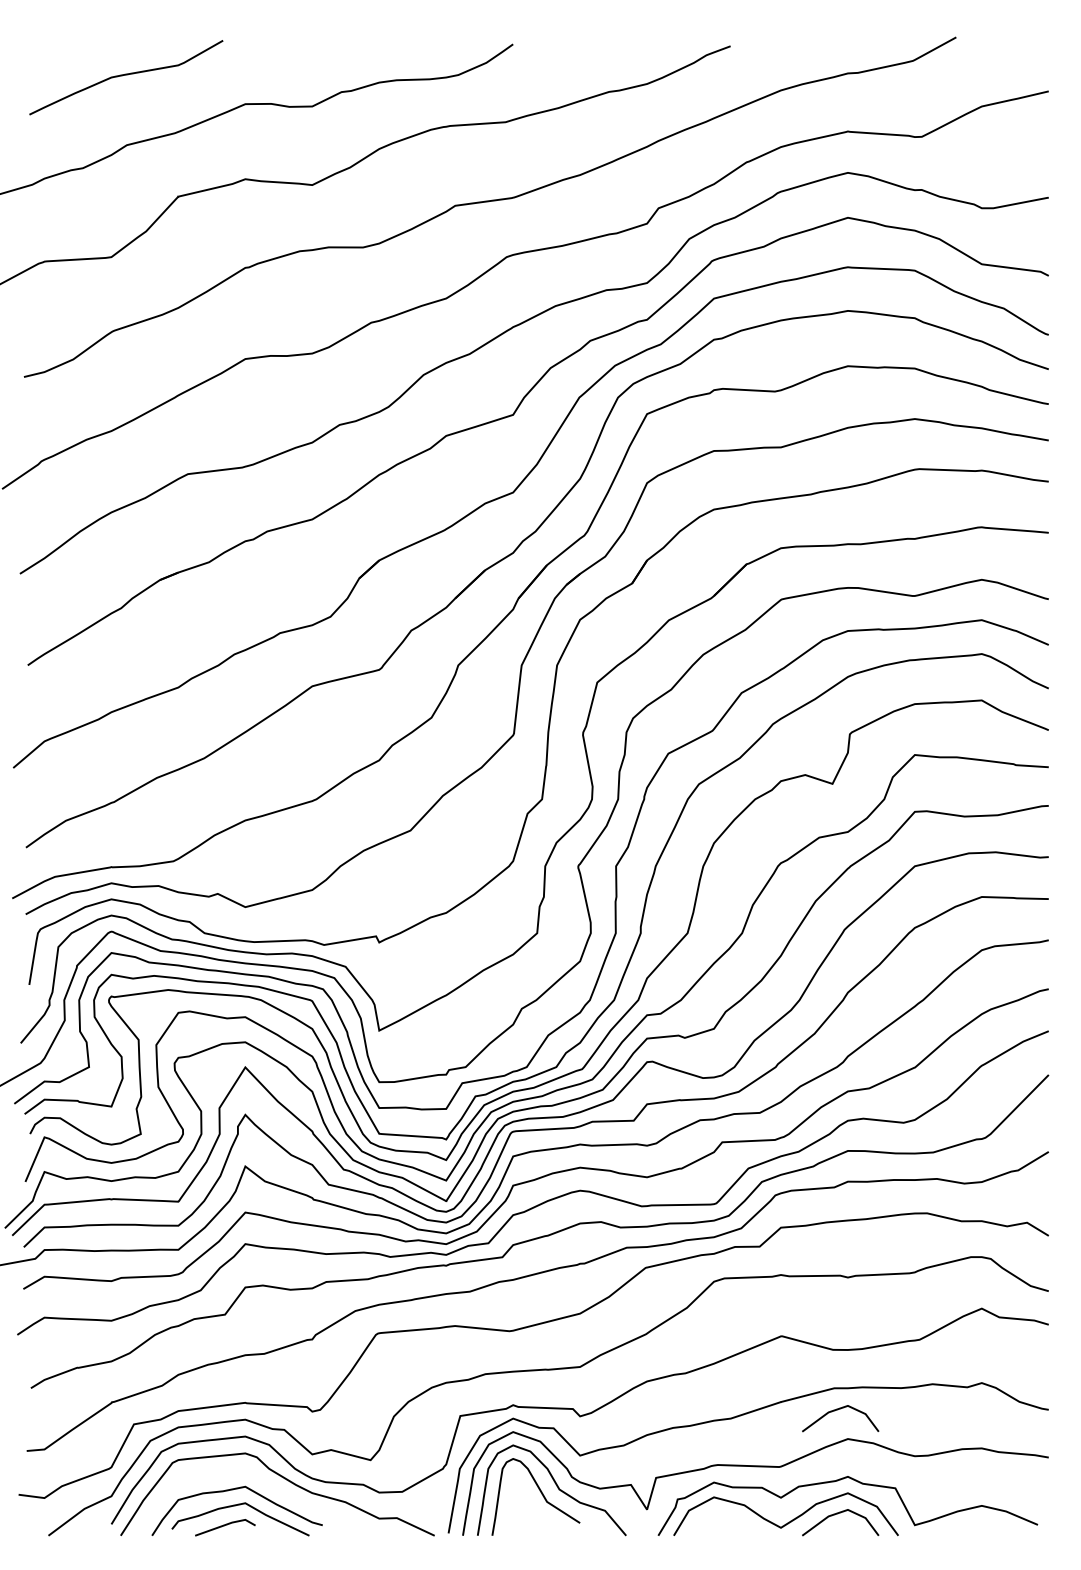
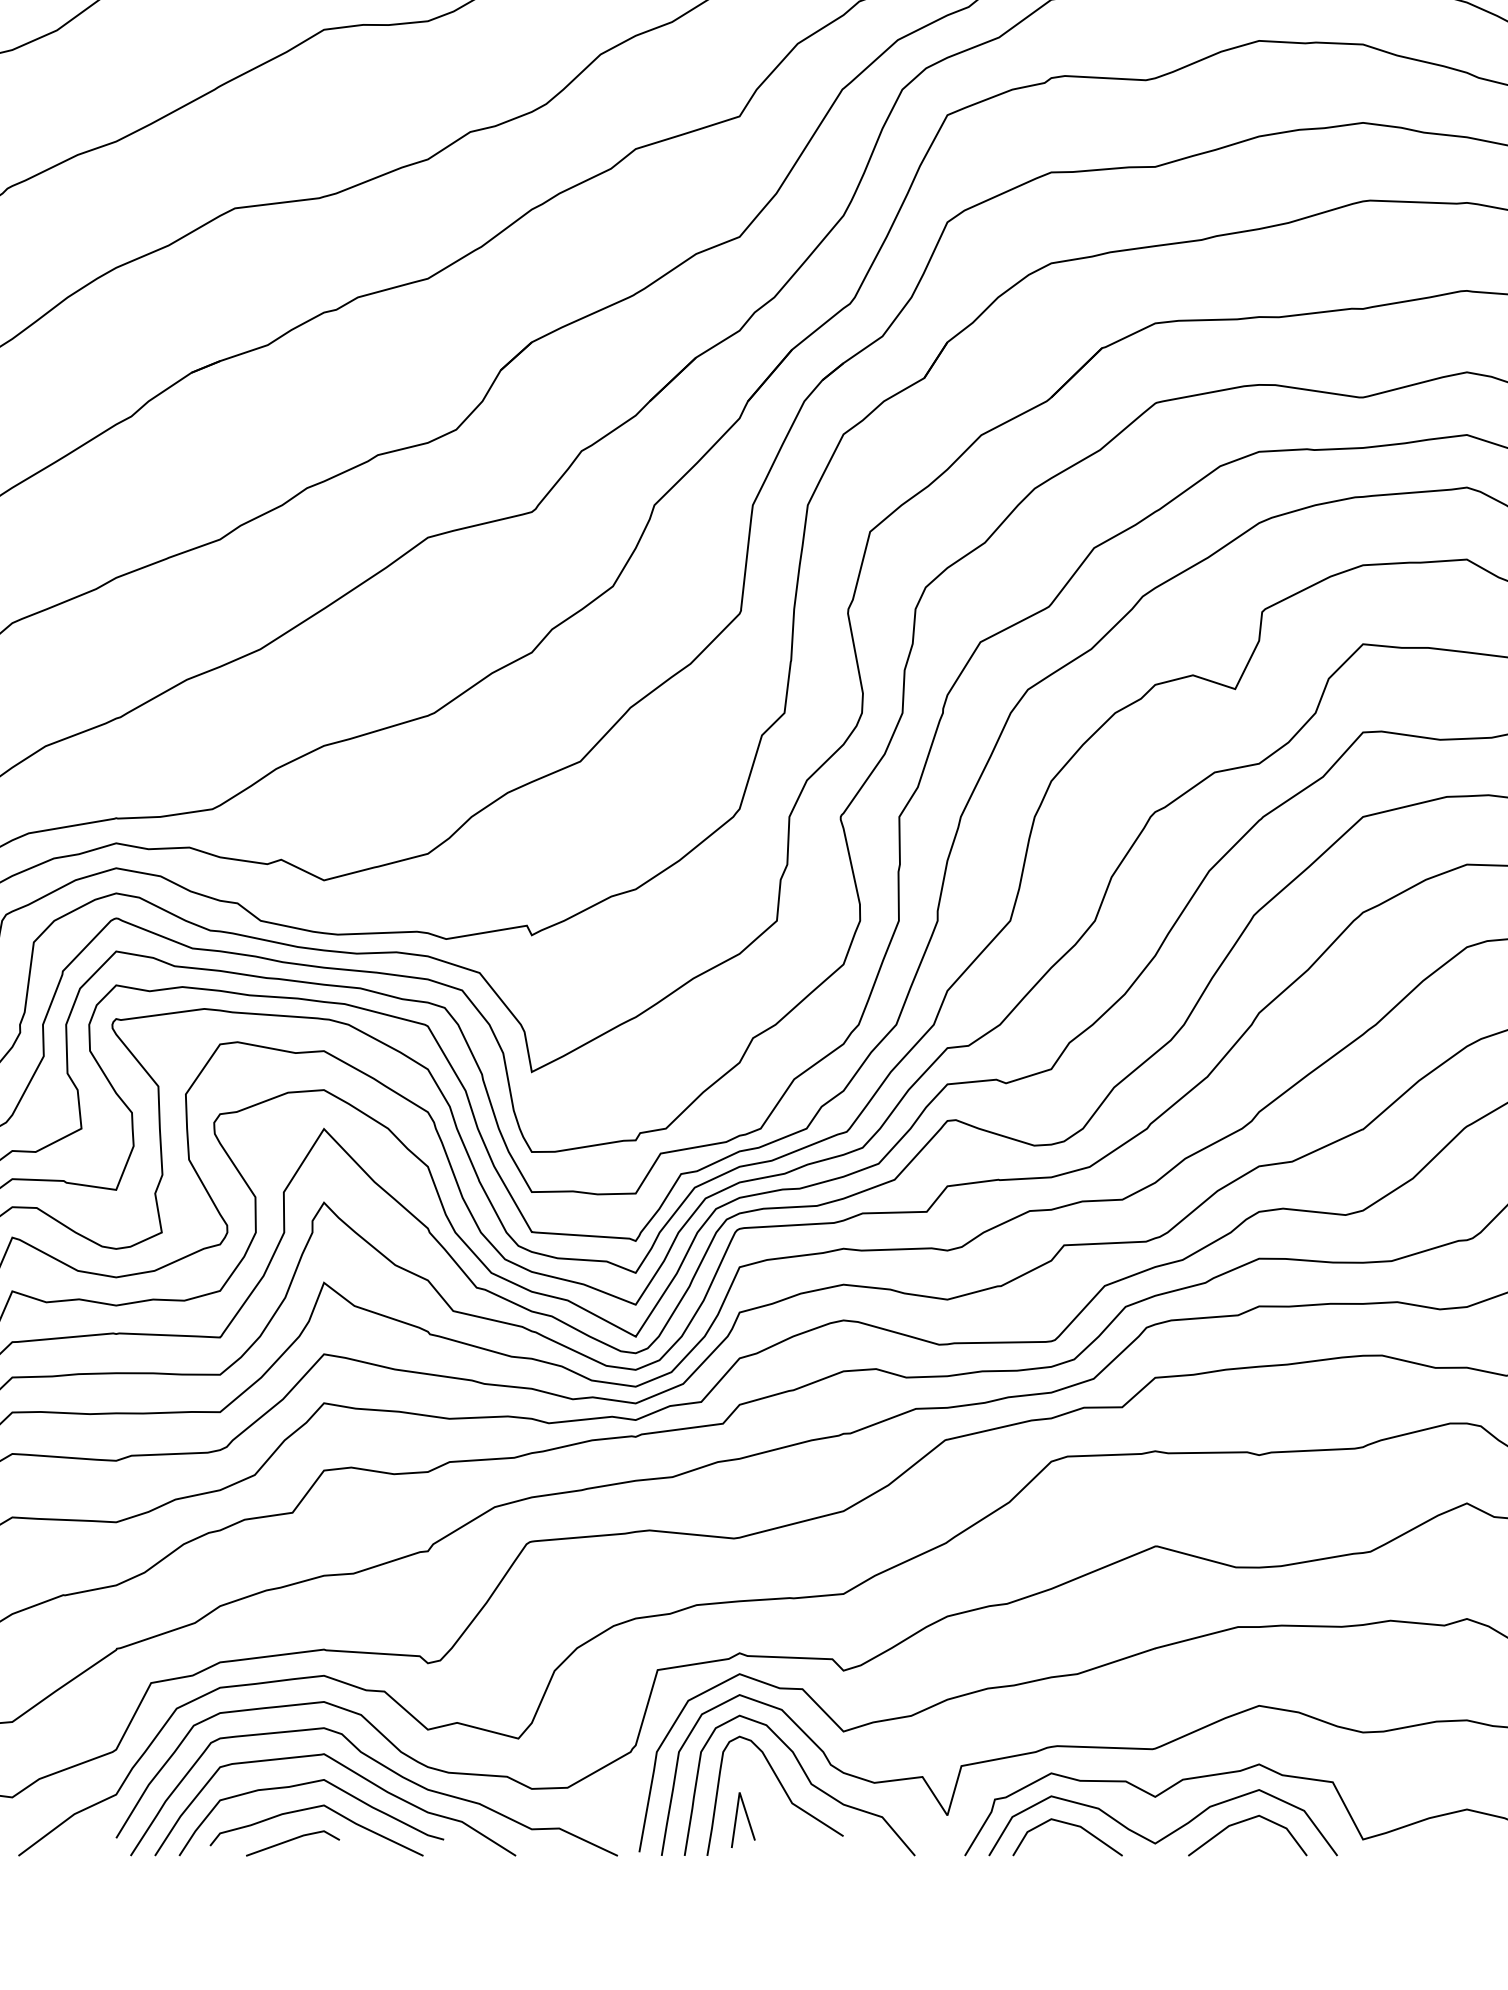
line: (837, 1410) -> (1242, 1661), removed
curve: (263, 1482) -> (352, 1773), added
line: (517, 1512) -> (746, 1819), added
line: (726, 1516) -> (1070, 1826), added

